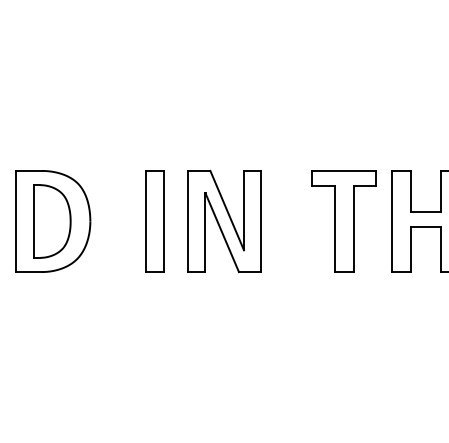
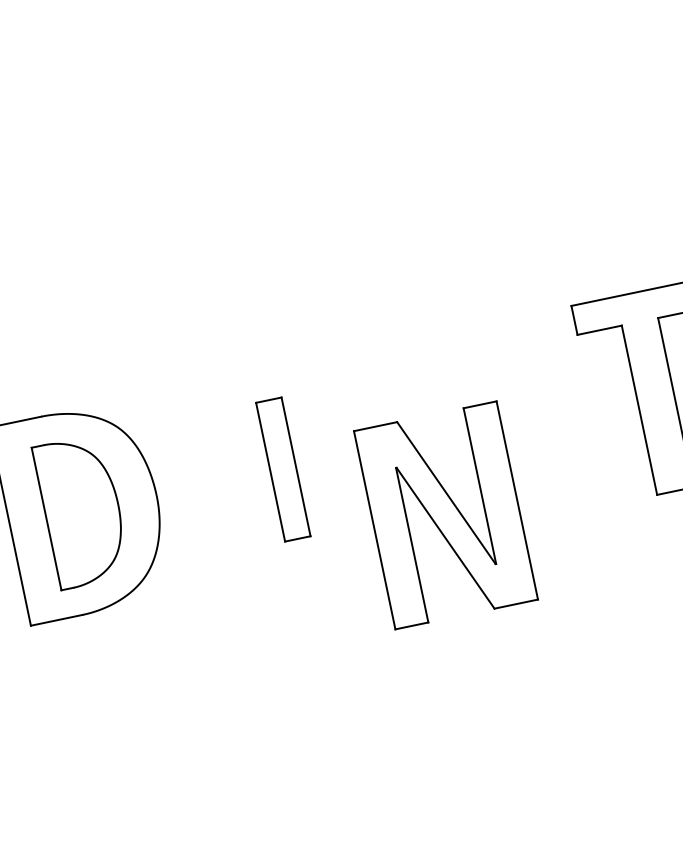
part: (154, 221) -> (282, 469), size x0.7
part: (224, 221) -> (445, 515), moved

